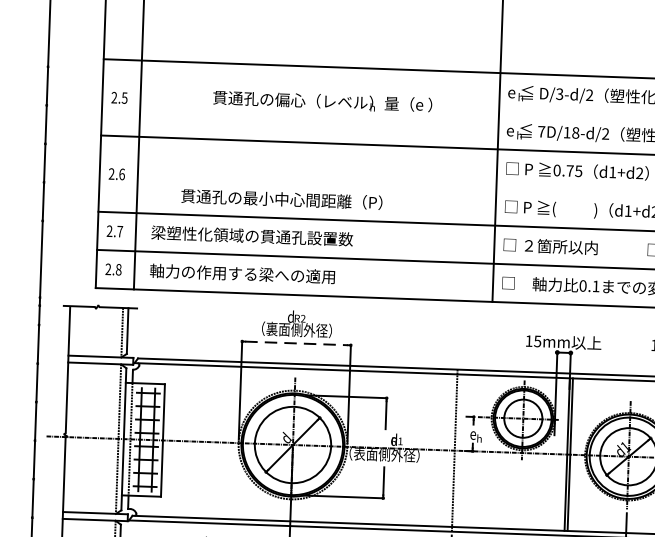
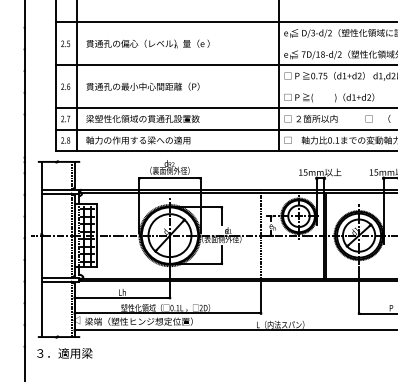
text: (321, 100) -> (147, 43), moved
text: (281, 198) -> (142, 86), moved
line: (297, 343) -> (170, 178), dashed -> solid

